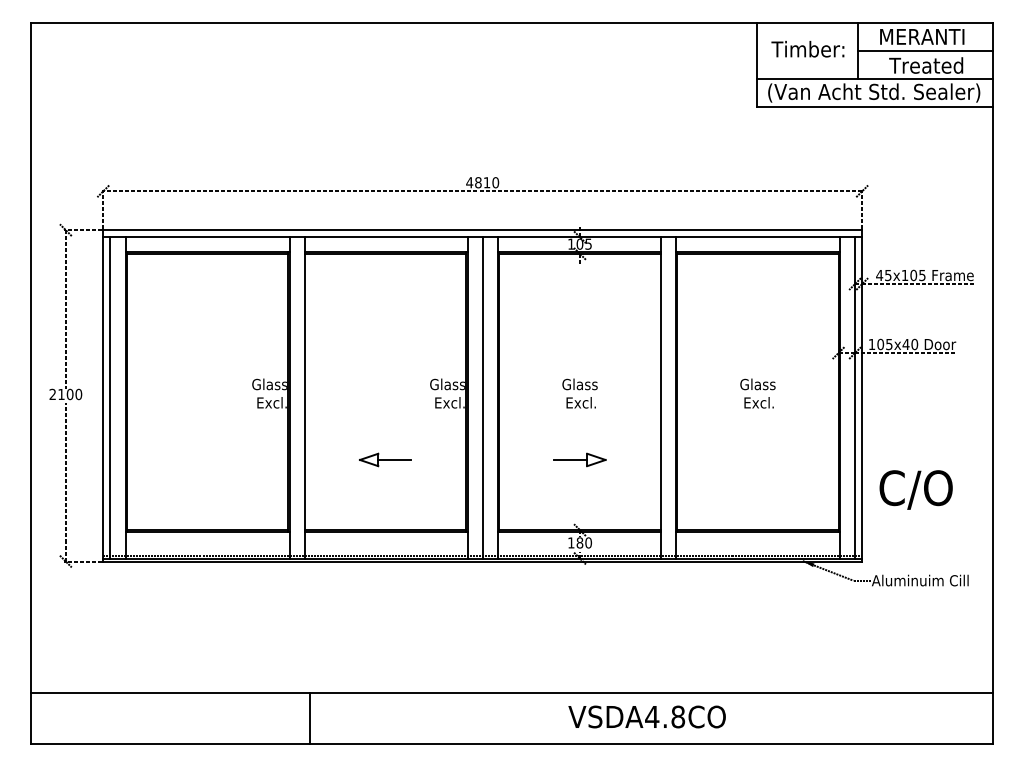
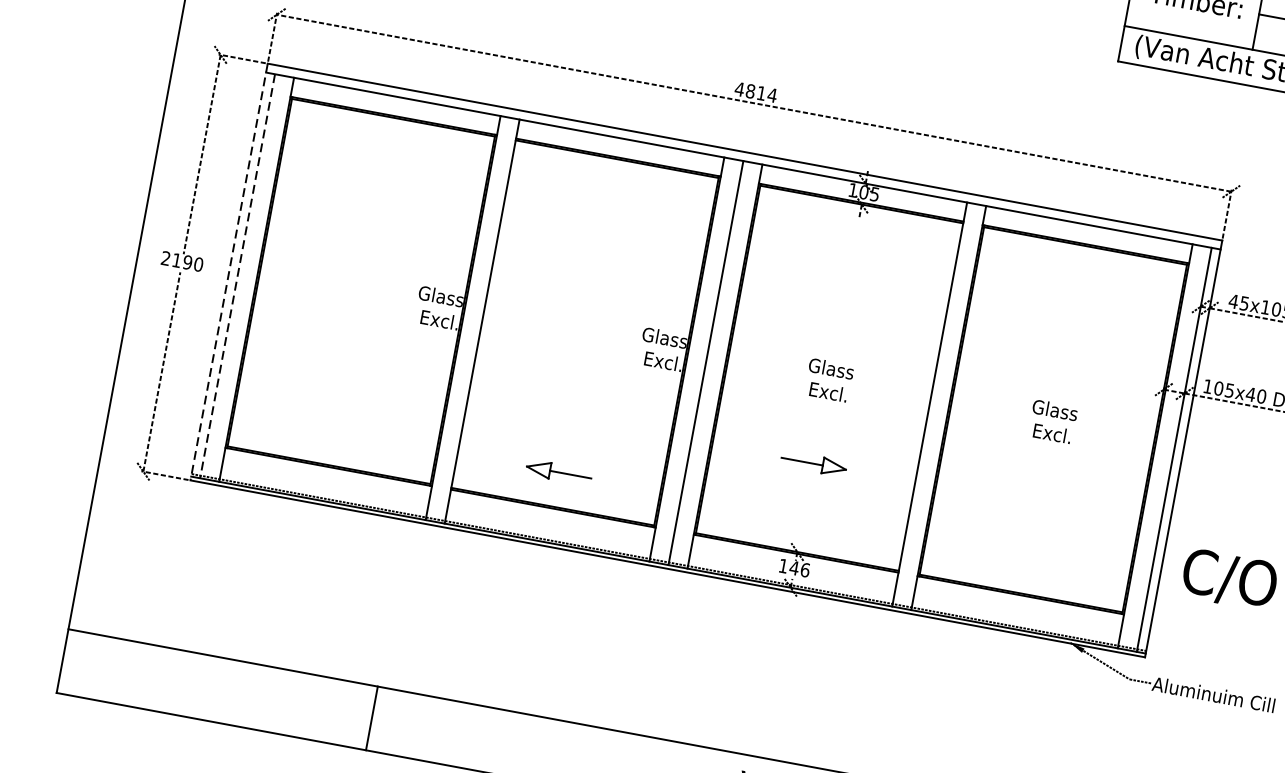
text: (495, 182) -> (772, 95), 4810 -> 4814
text: (69, 394) -> (186, 262), 2100 -> 2190
line: (103, 395) -> (229, 271), solid -> dashed
line: (110, 397) -> (237, 275), solid -> dashed
part: (385, 459) -> (559, 471), moved
text: (584, 542) -> (800, 568), 180 -> 146
line: (309, 718) -> (371, 718), moved

